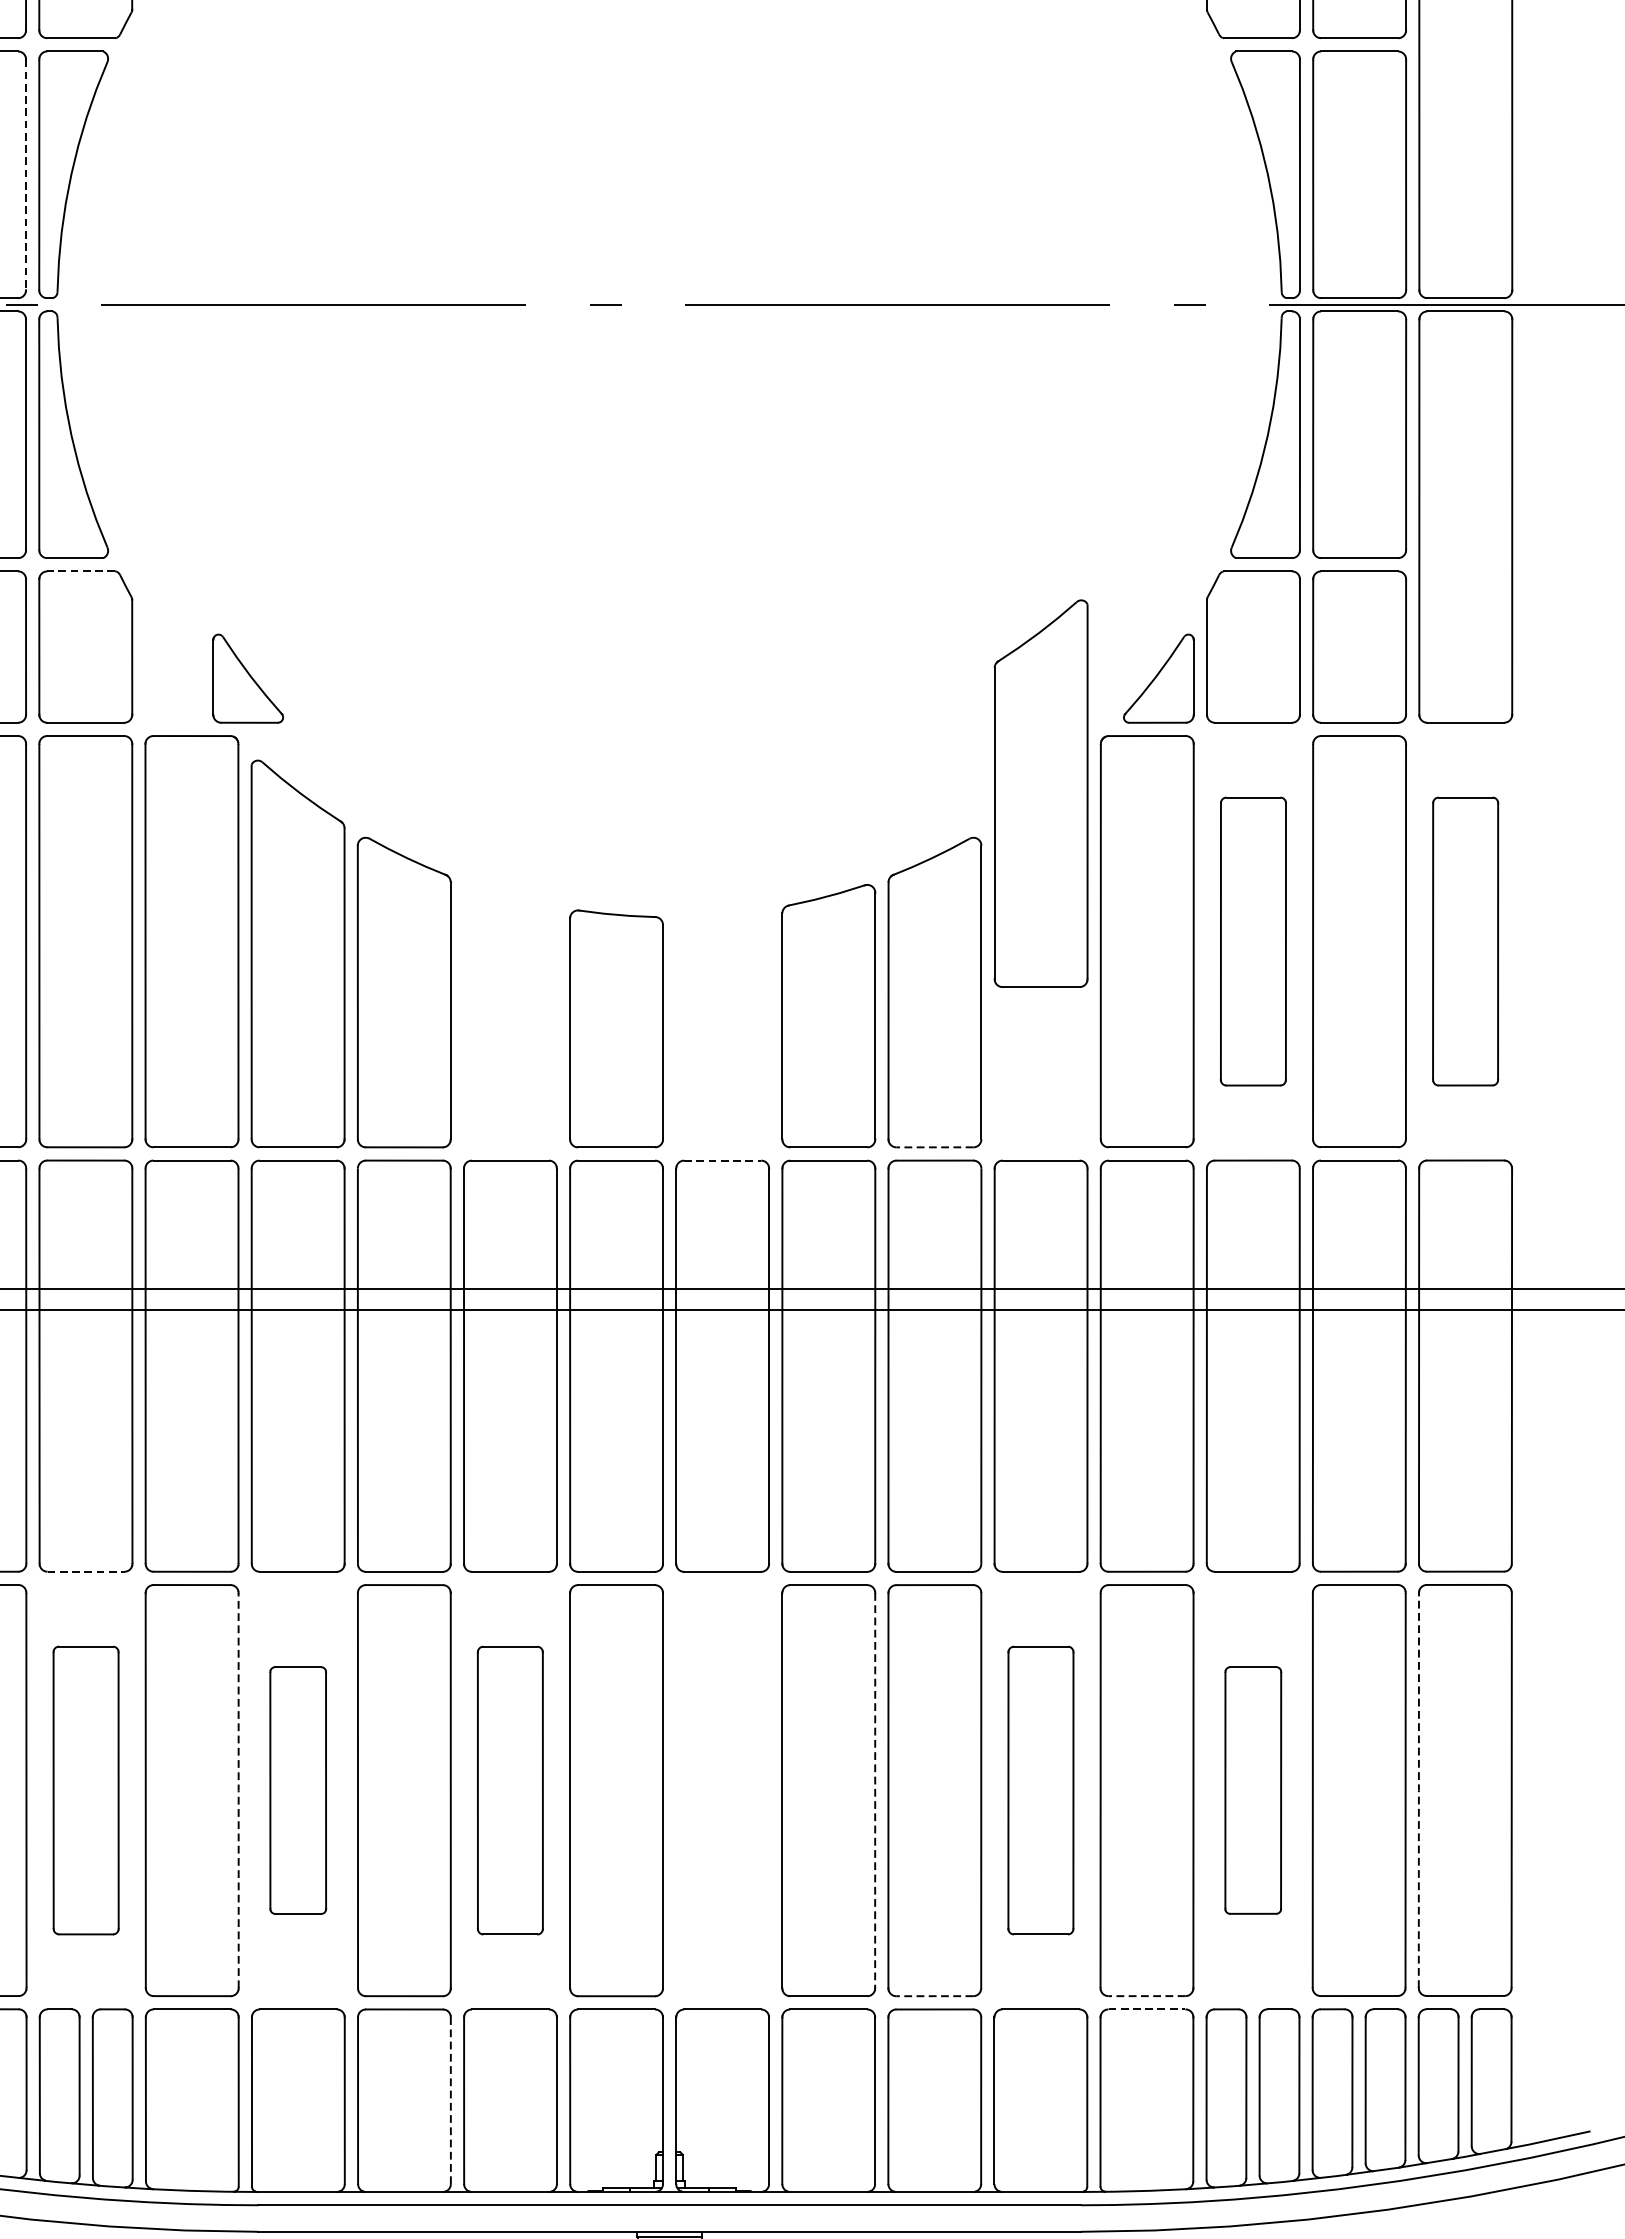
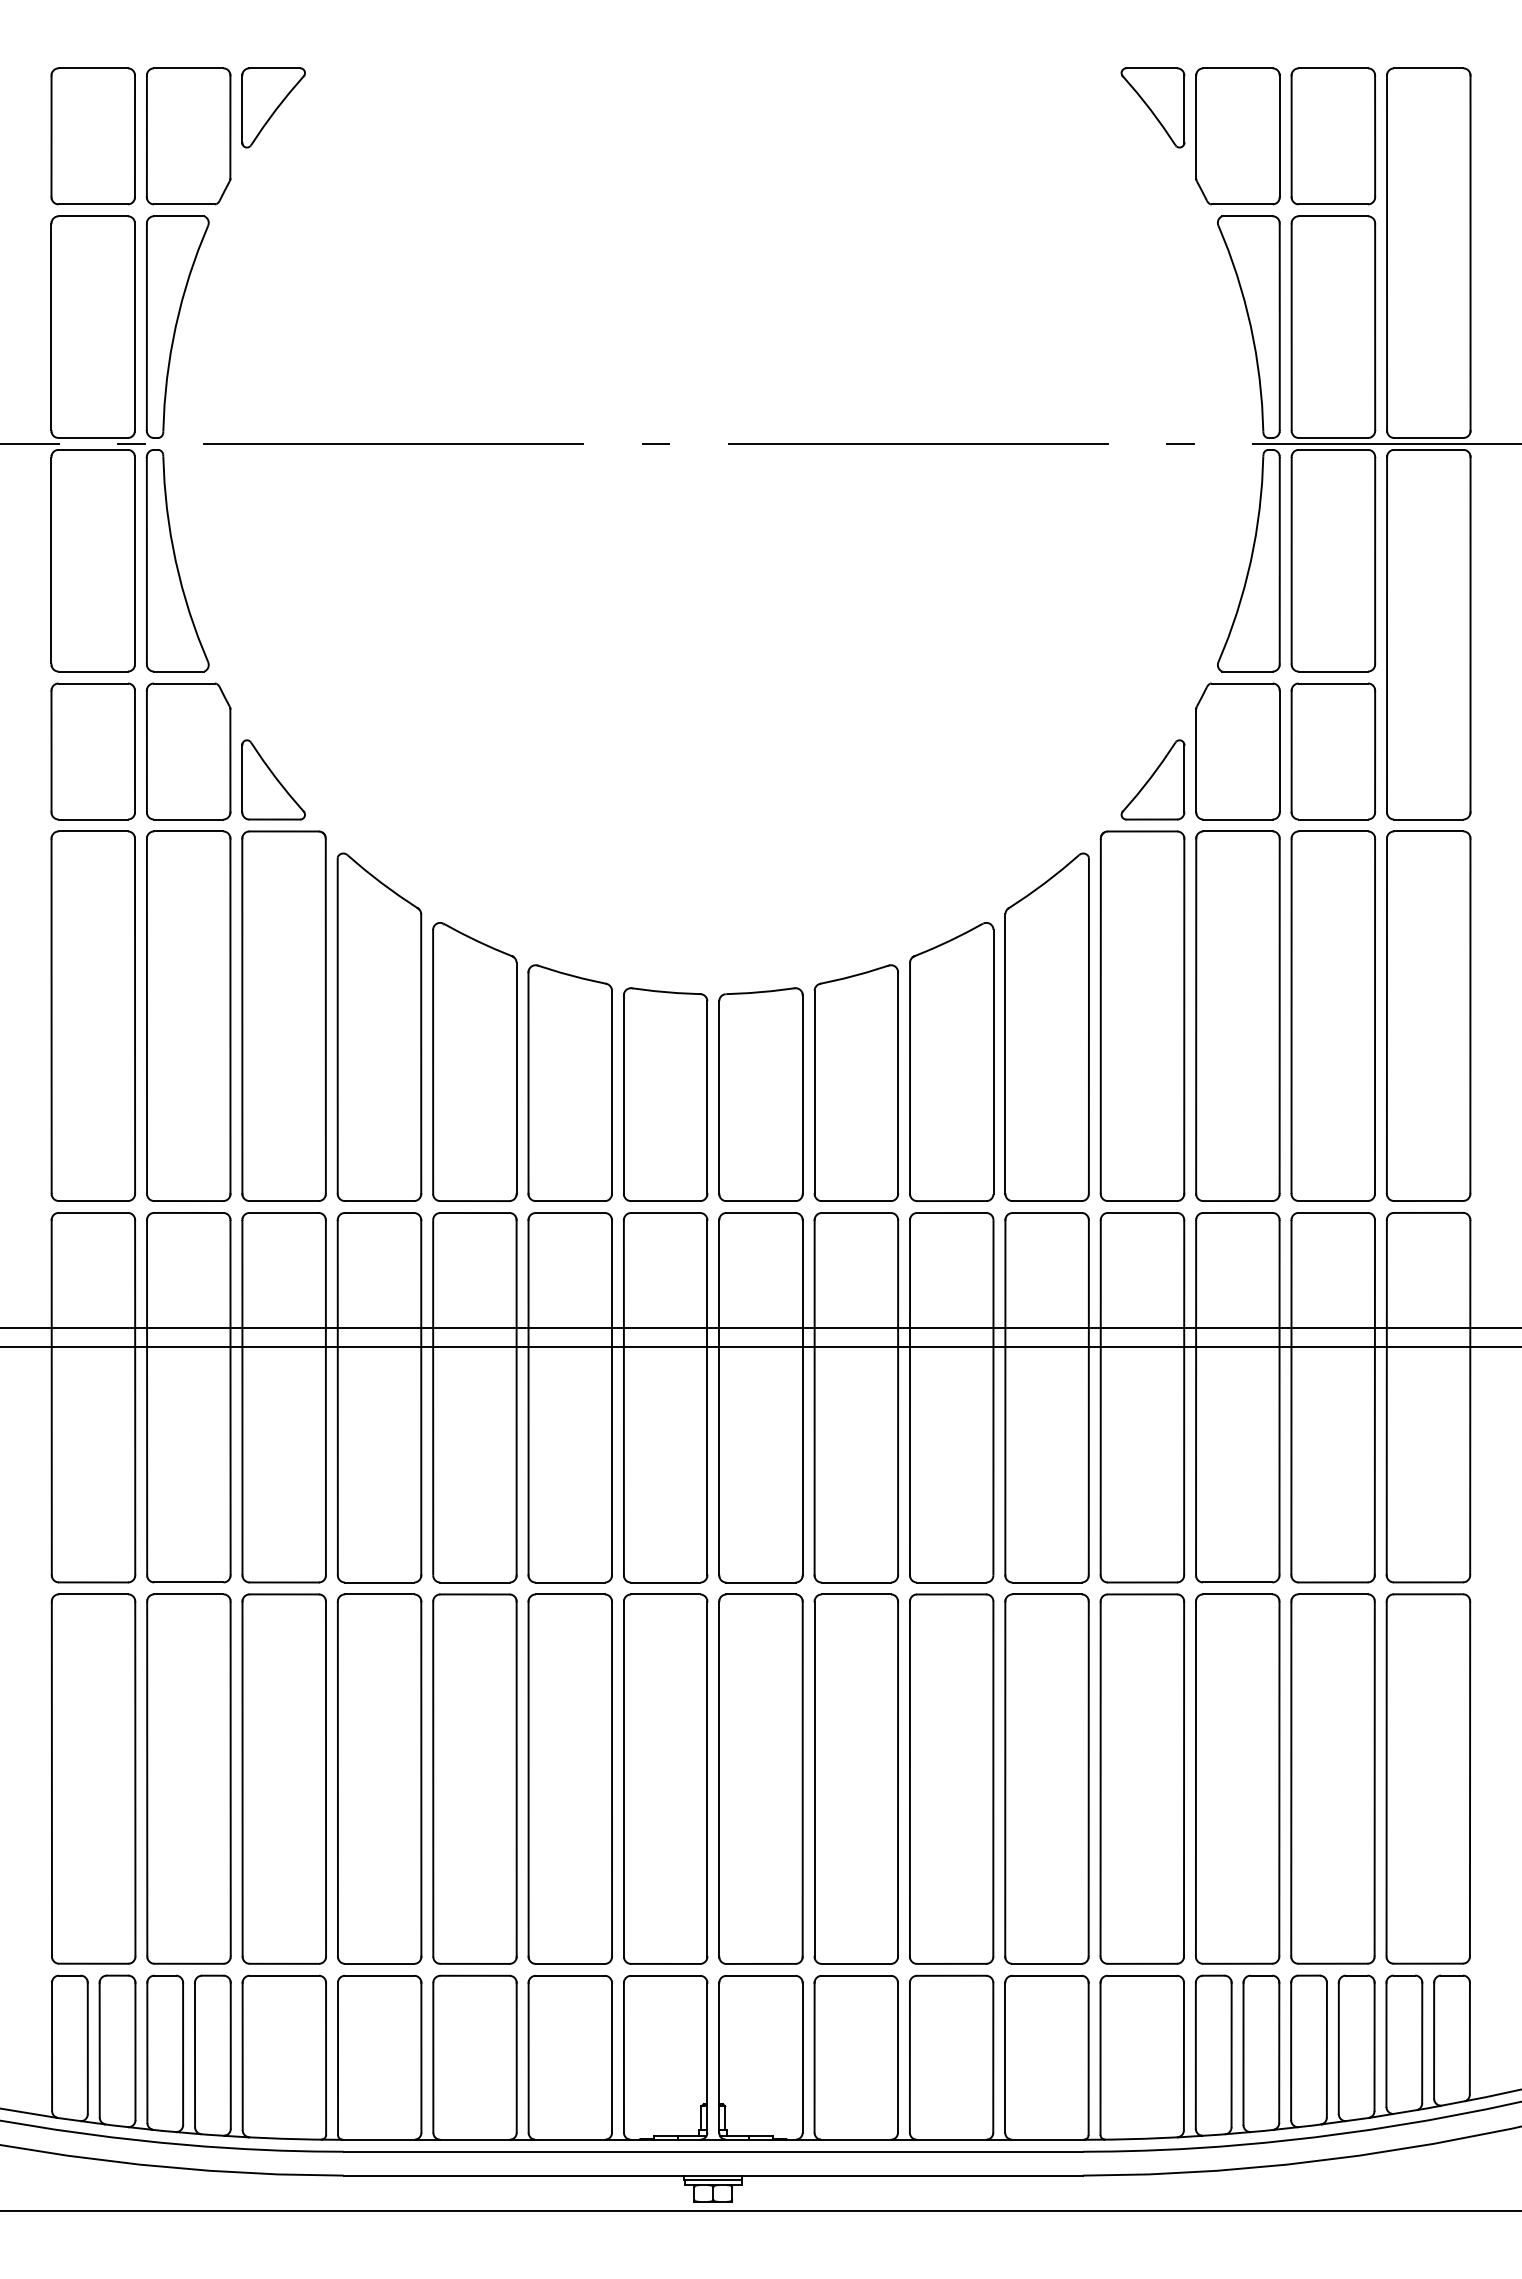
line: (25, 175) -> (134, 327), dashed -> solid
line: (81, 571) -> (184, 683), dashed -> solid
part: (248, 678) -> (273, 779), moved
part: (1040, 792) -> (1046, 1026), moved
part: (1252, 940) -> (1237, 1015), size x1.43
part: (1465, 940) -> (1428, 1015), size x1.43
part: (509, 1015) -> (569, 1082), added
part: (722, 1028) -> (760, 1094), added
line: (934, 1147) -> (951, 1201), dashed -> solid
line: (723, 1161) -> (761, 1213), dashed -> solid
line: (85, 1571) -> (188, 1582), dashed -> solid
part: (85, 1789) -> (188, 1778), size x1.43
part: (298, 1789) -> (379, 1778), size x1.67
part: (509, 1789) -> (569, 1778), size x1.43
part: (722, 1789) -> (760, 1778), added
part: (1040, 1789) -> (1046, 1778), size x1.43
part: (1252, 1789) -> (1237, 1778), size x1.67
line: (1418, 1789) -> (1386, 1778), dashed -> solid
line: (239, 1791) -> (326, 1779), dashed -> solid
line: (875, 1791) -> (898, 1779), dashed -> solid
line: (934, 1995) -> (951, 1963), dashed -> solid
line: (1147, 1995) -> (1142, 1963), dashed -> solid
line: (1147, 2009) -> (1142, 1975), dashed -> solid
line: (450, 2100) -> (516, 2057), dashed -> solid

